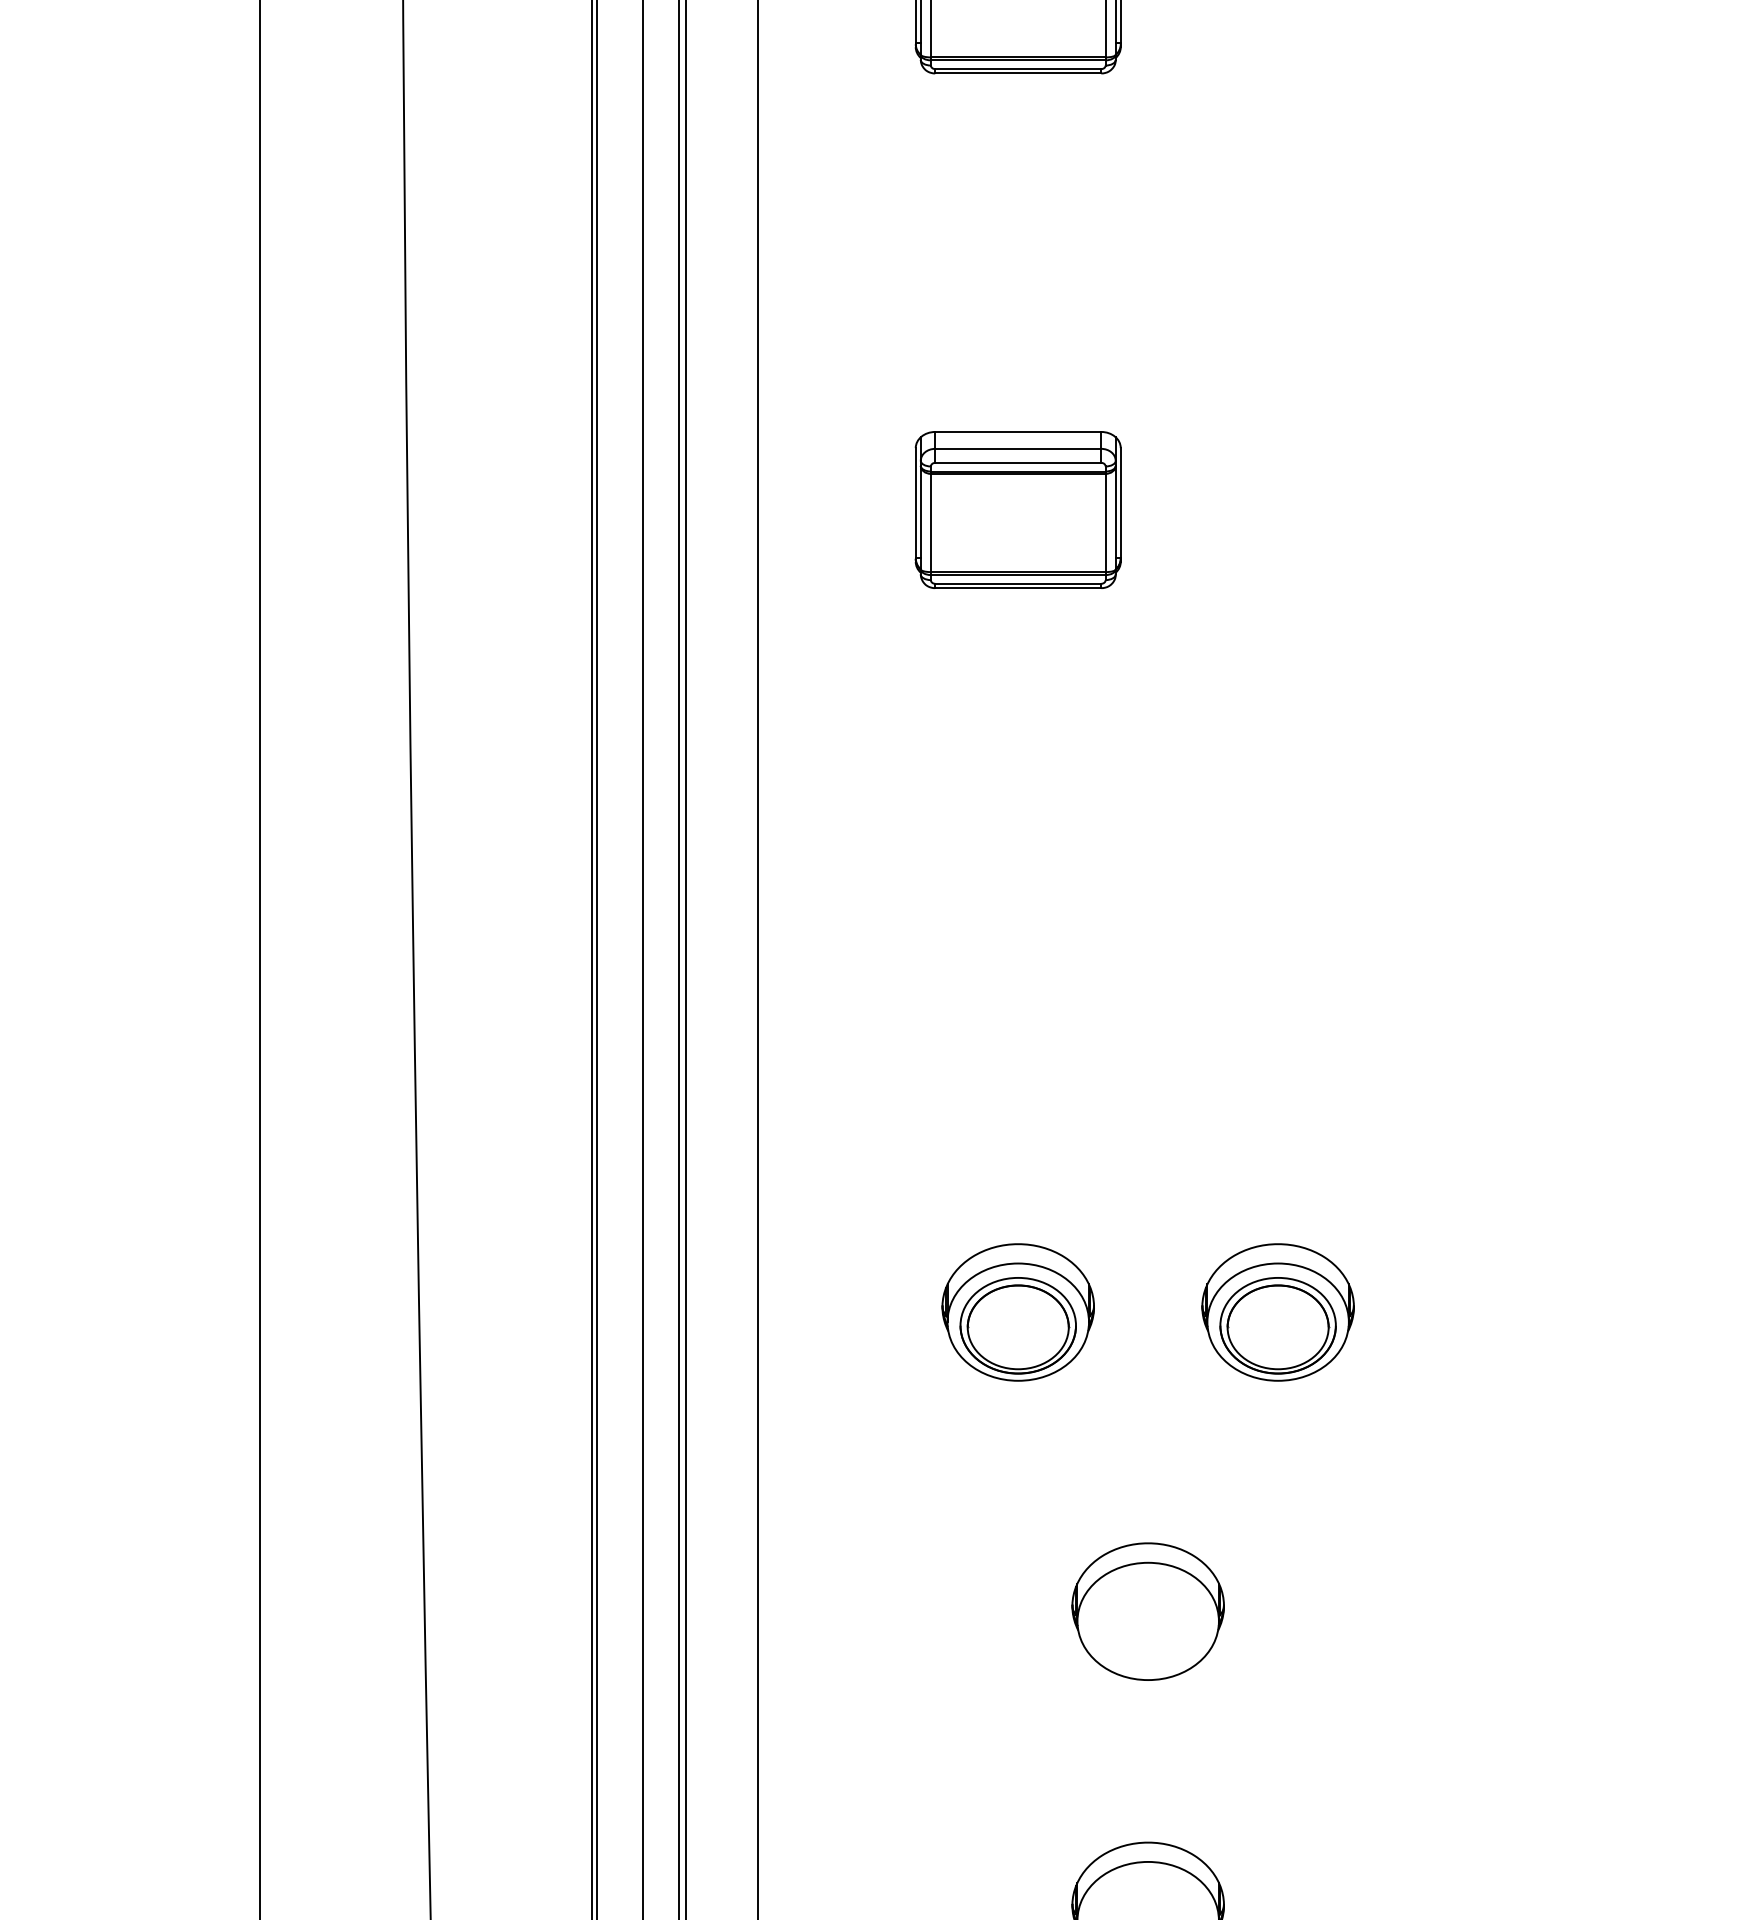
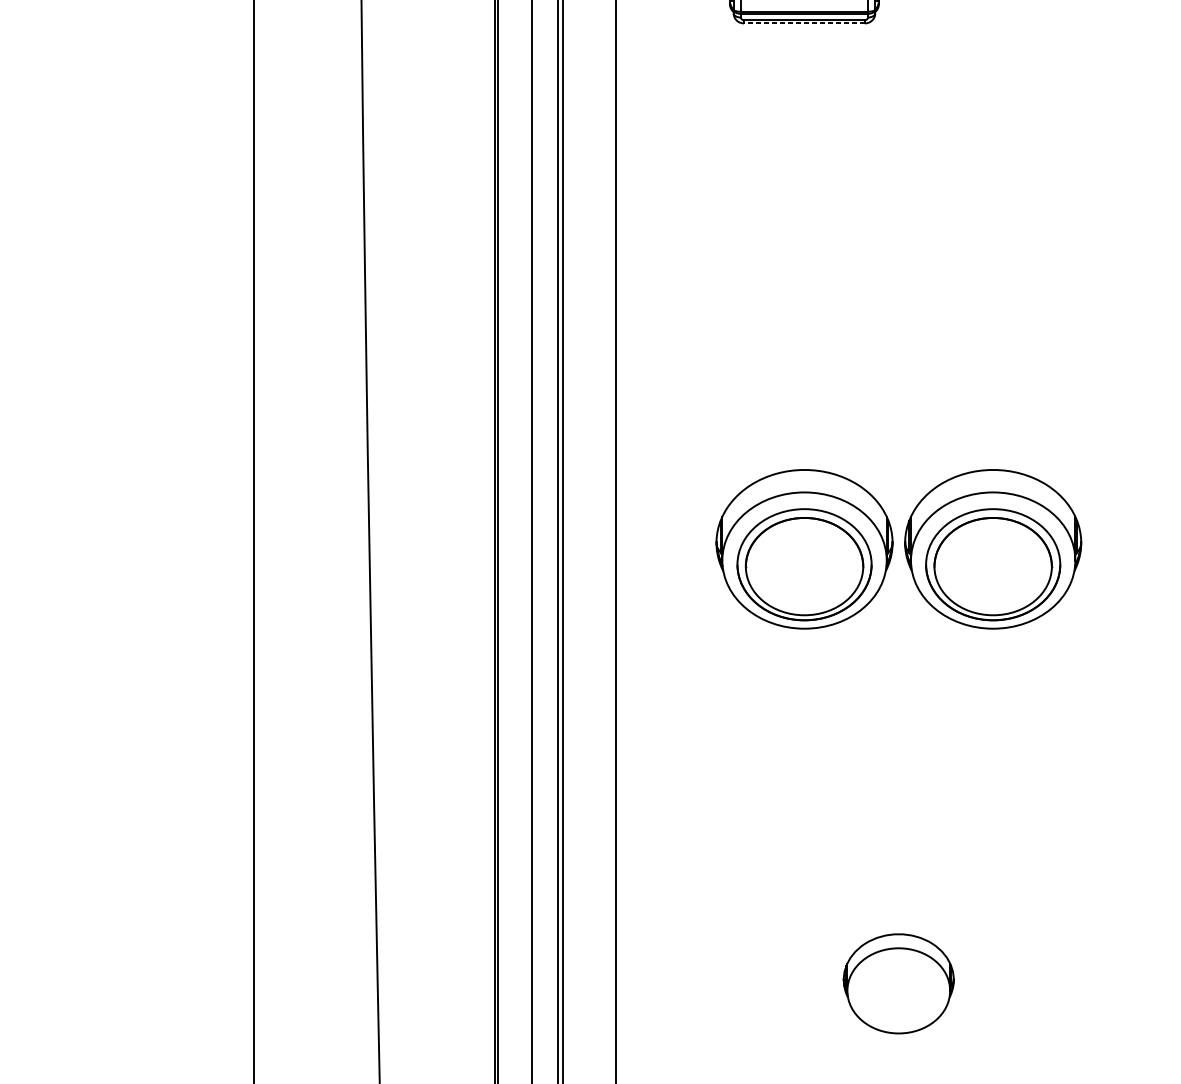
line: (1017, 588) -> (803, 23), solid -> dashed
part: (1017, 1312) -> (803, 549), size x1.6
part: (1277, 1312) -> (992, 549), size x1.6
part: (1147, 1611) -> (898, 766), removed

